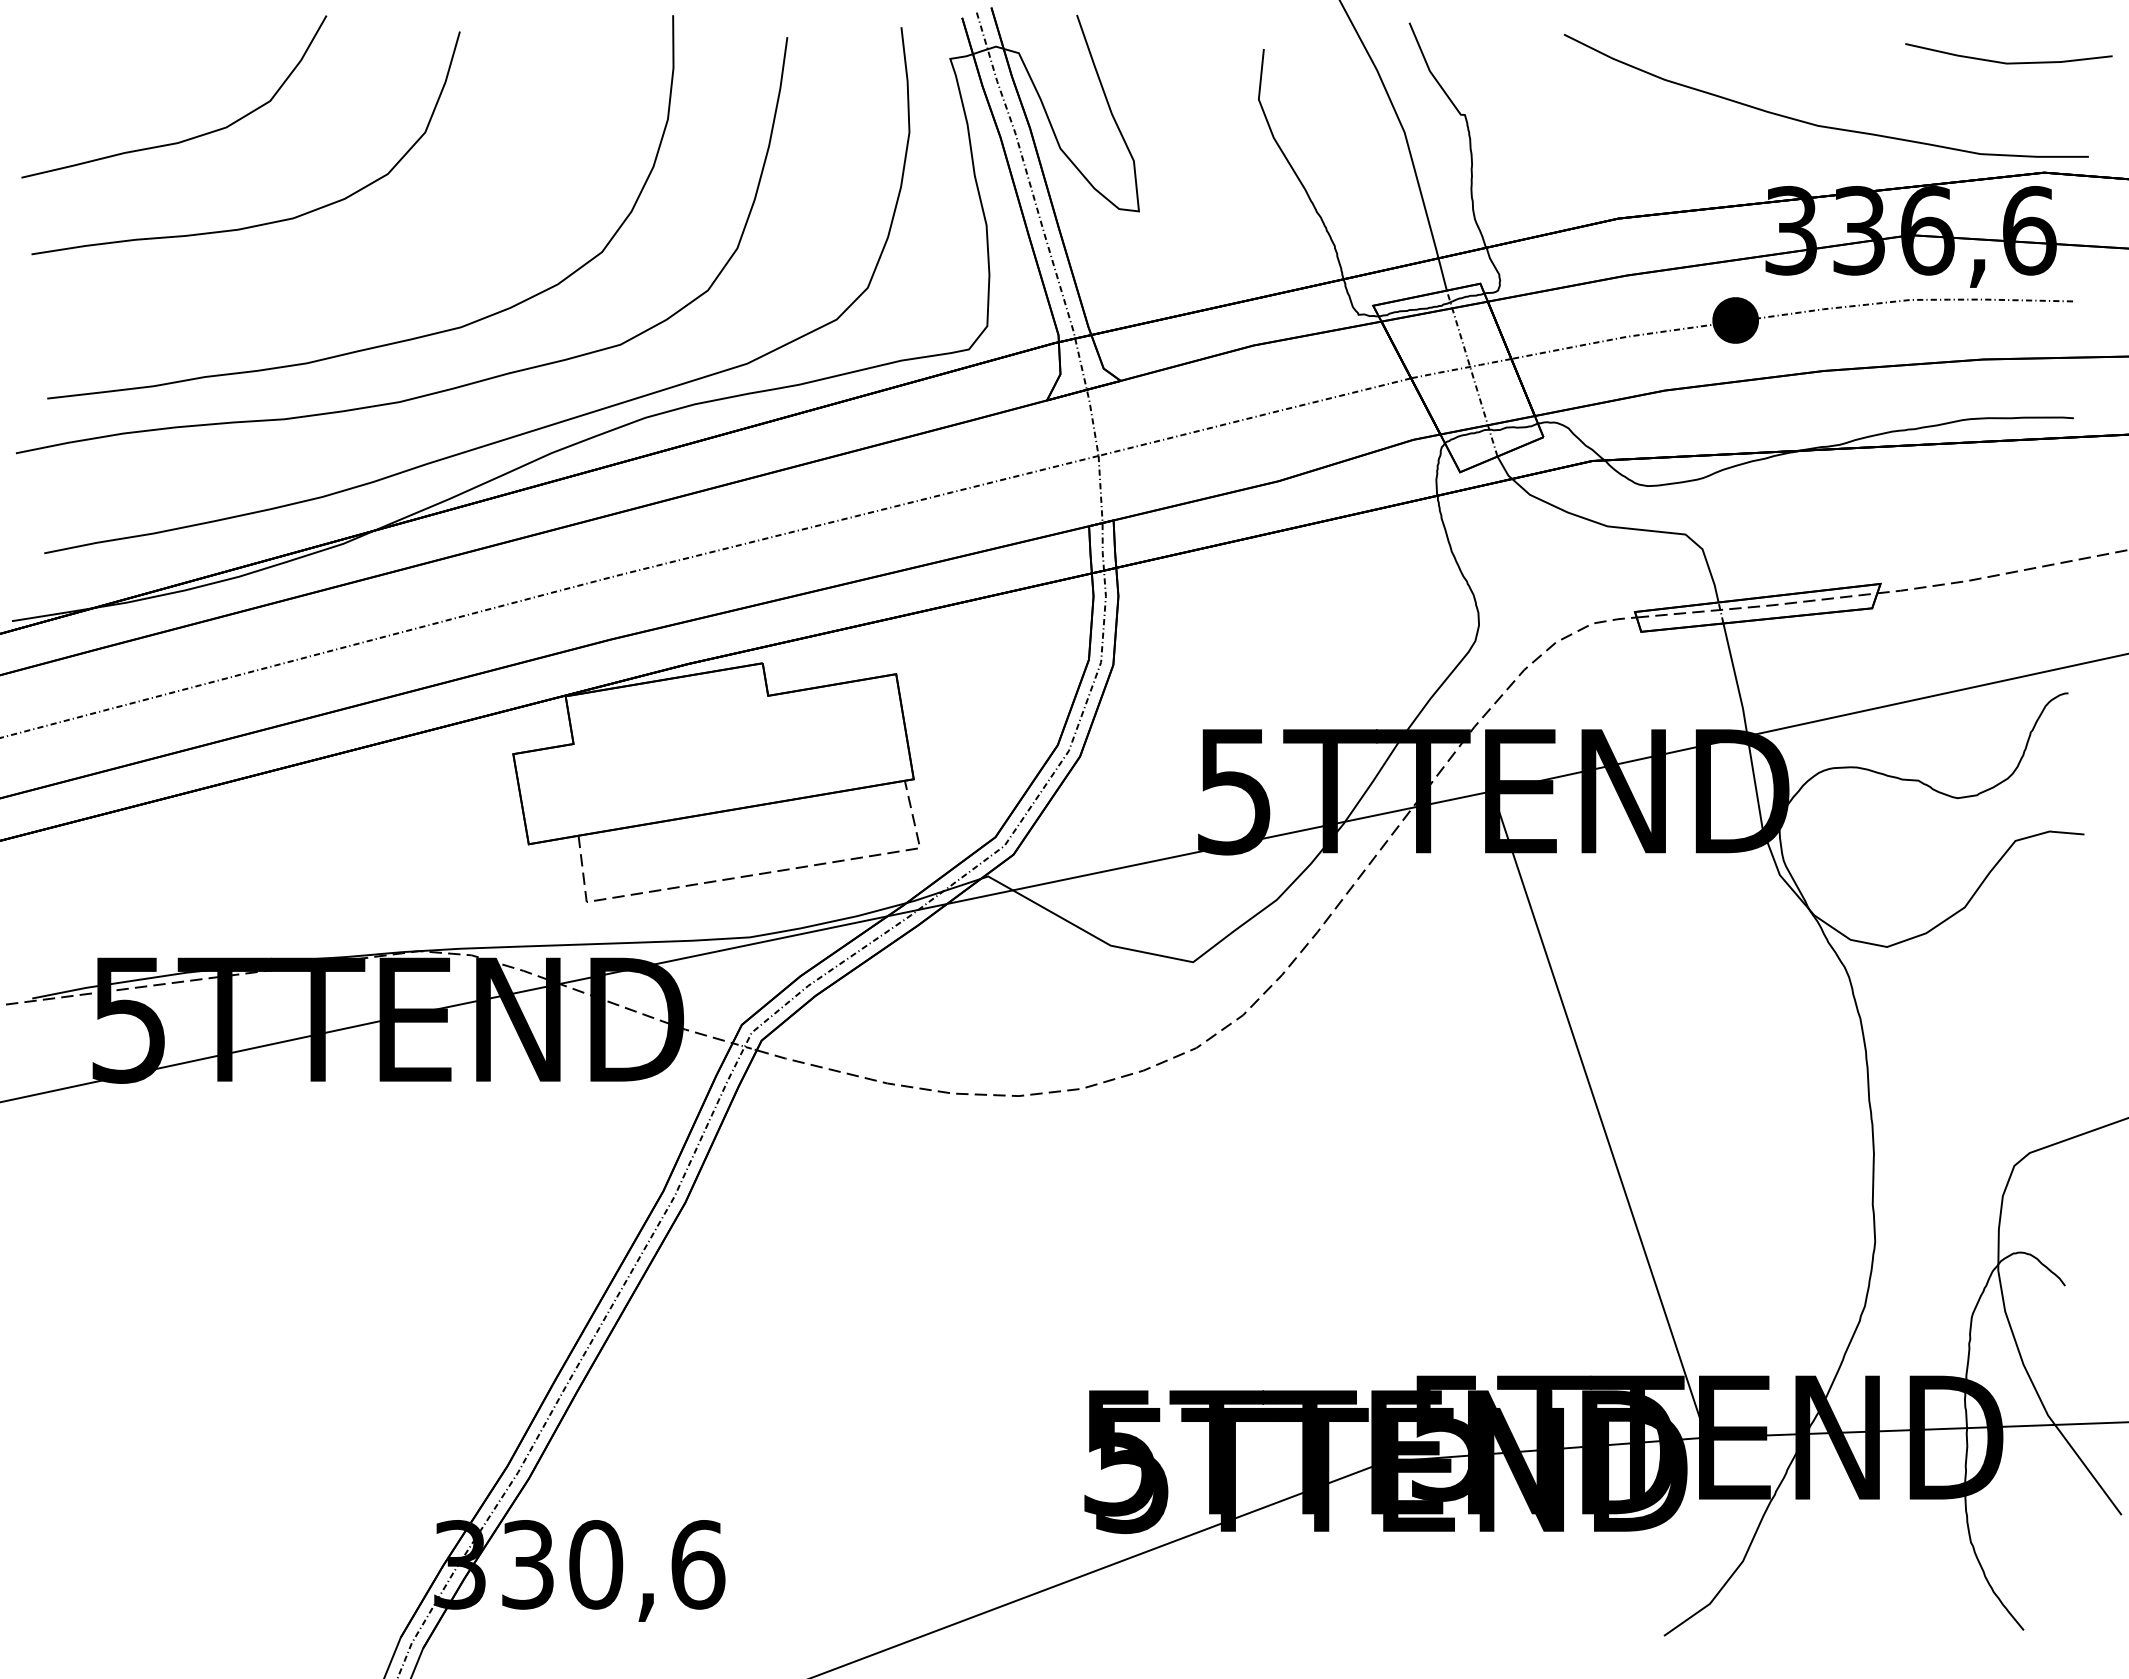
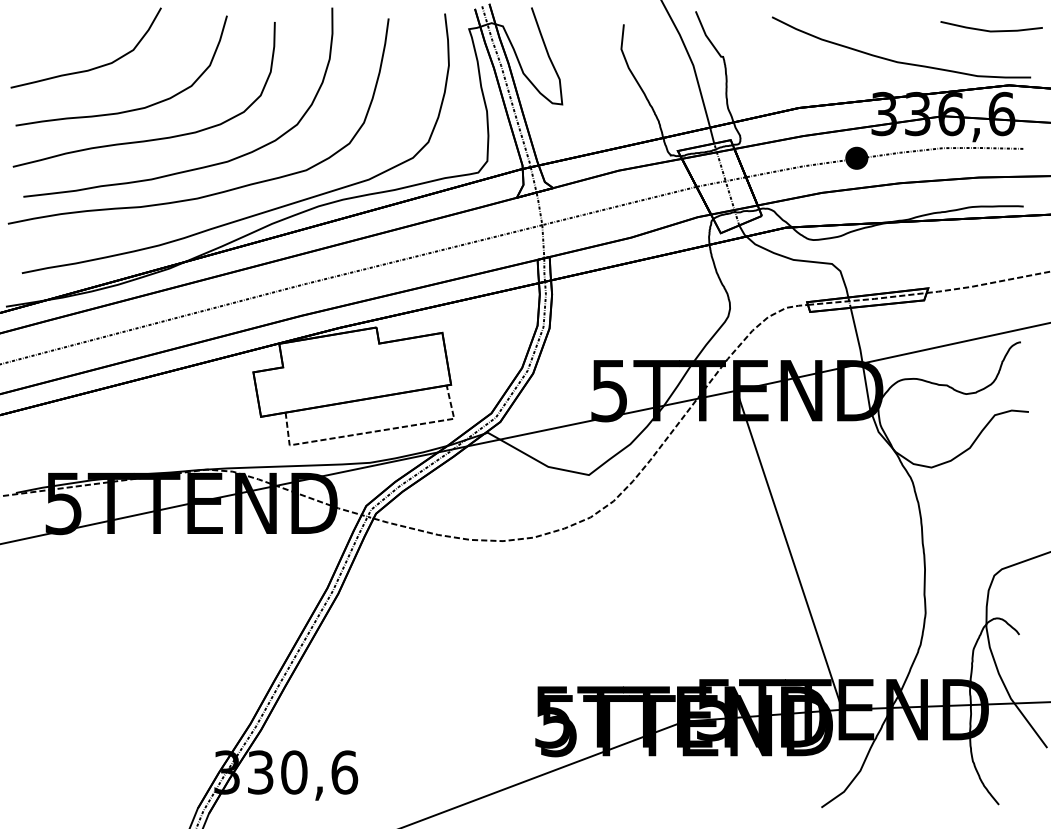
part: (300, 282) -> (148, 139), added

